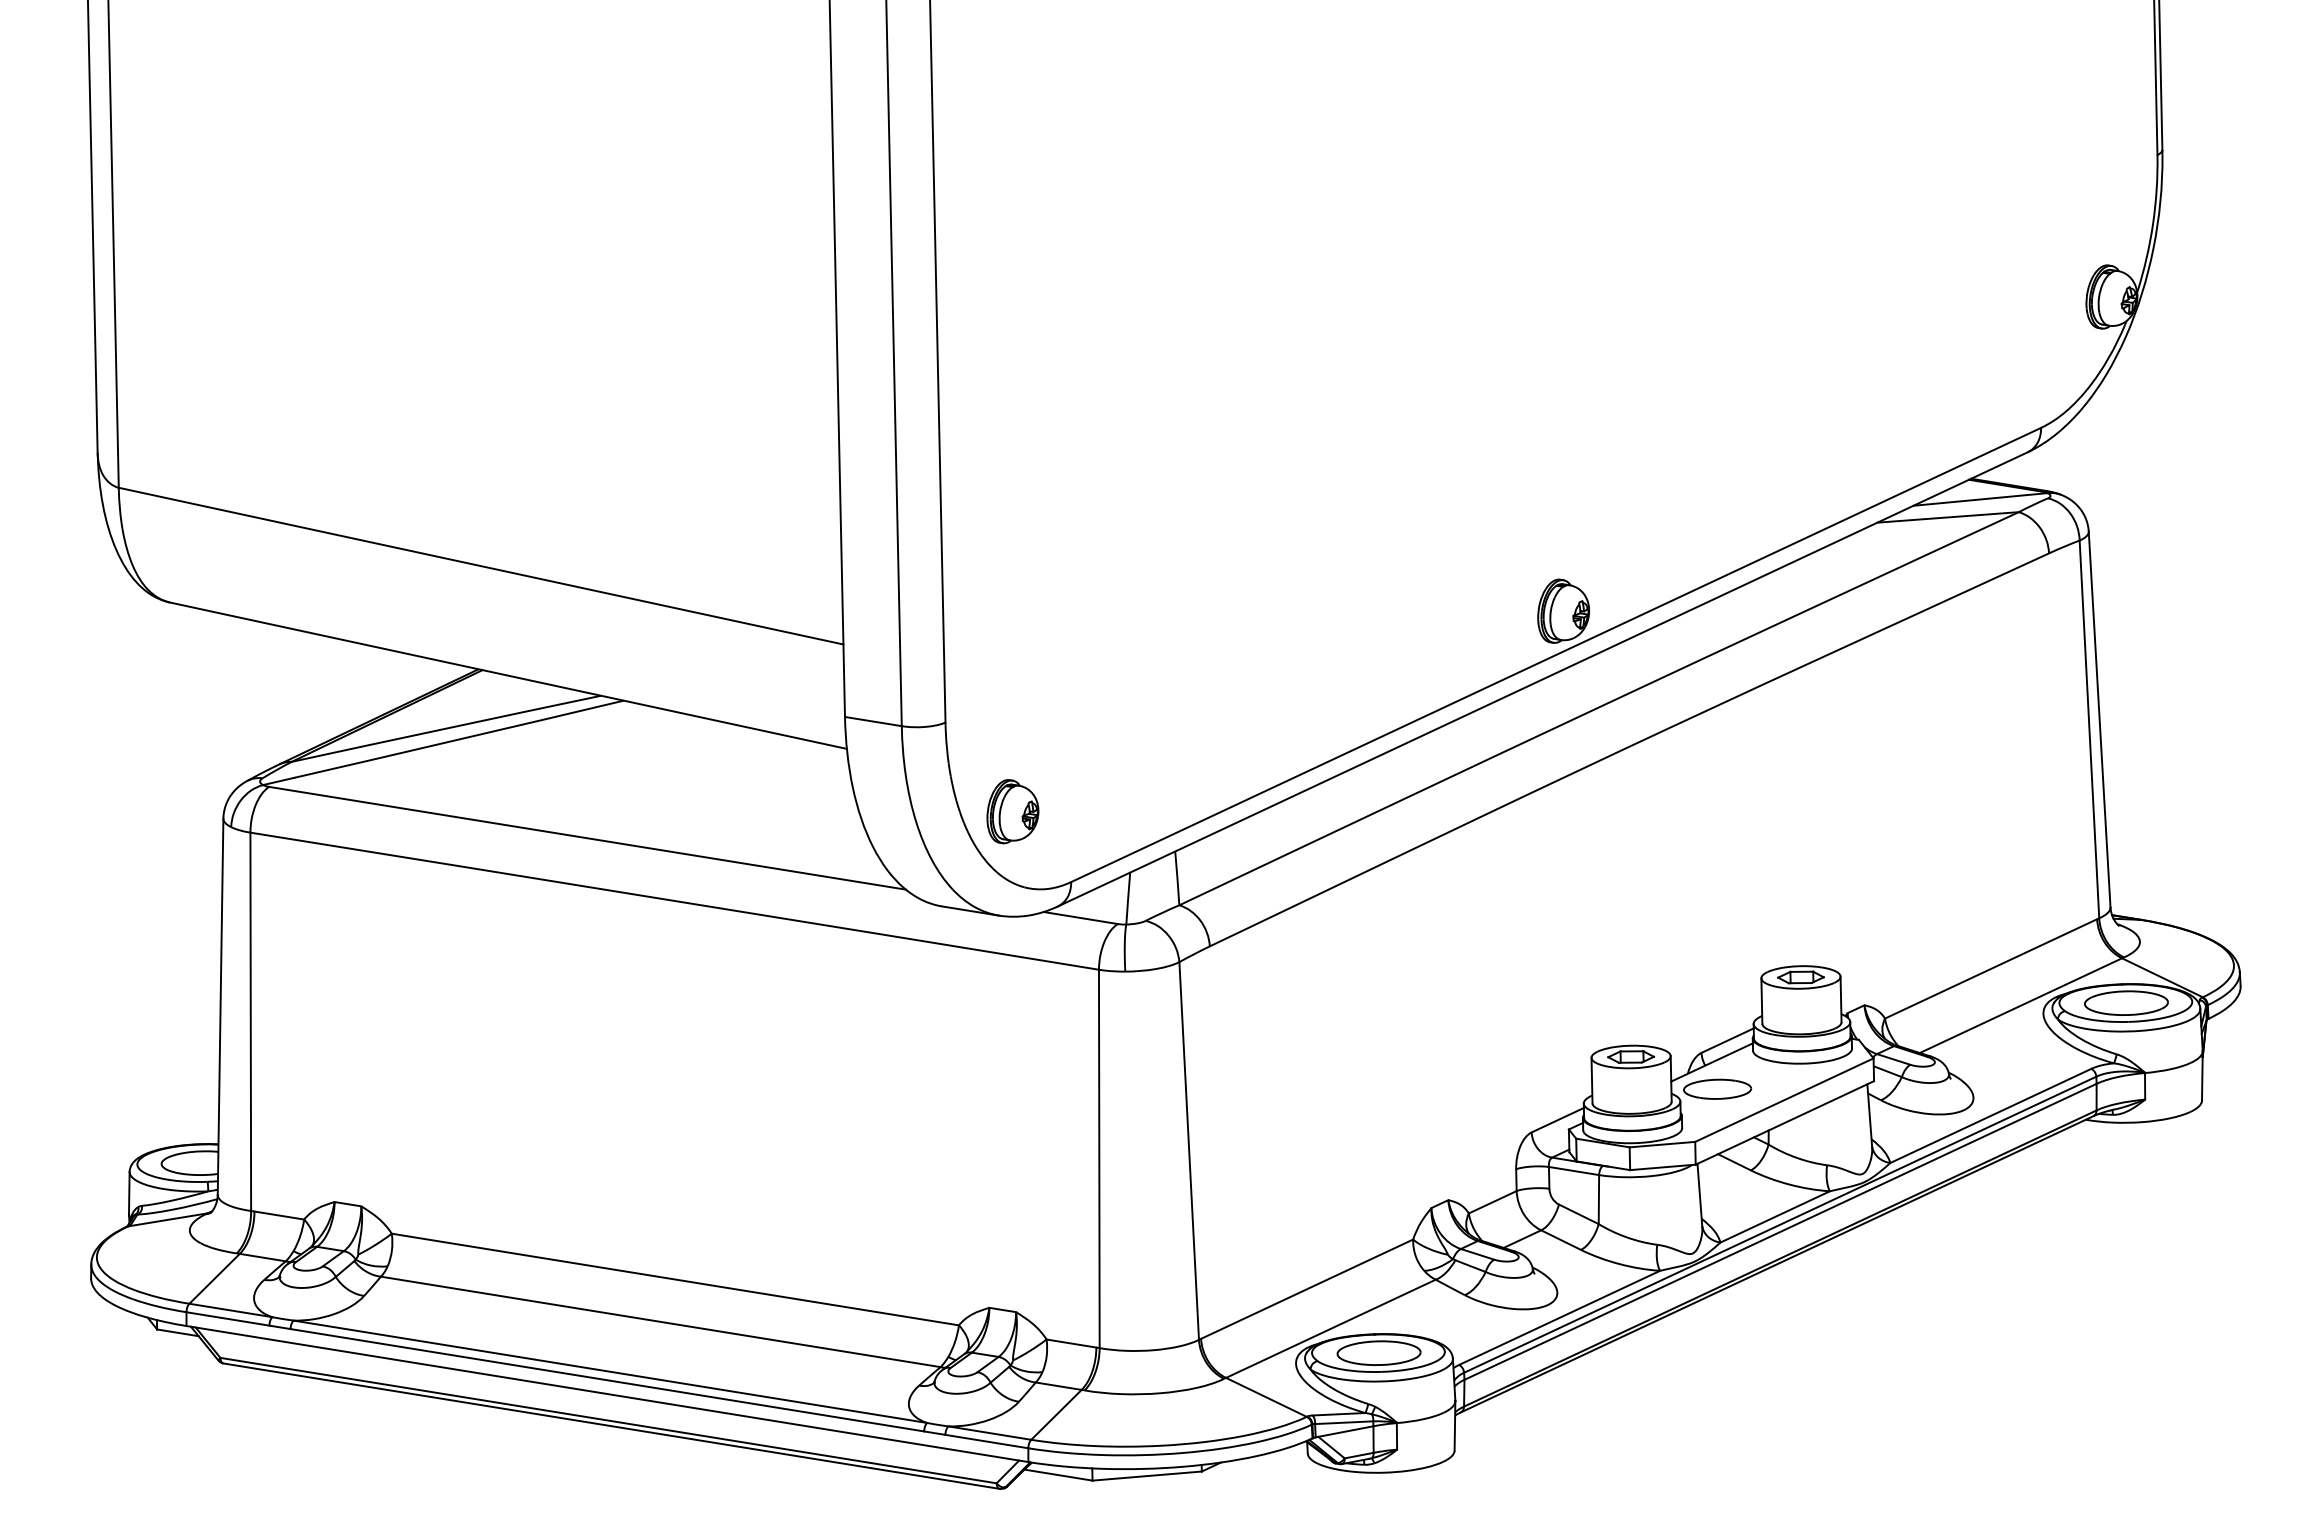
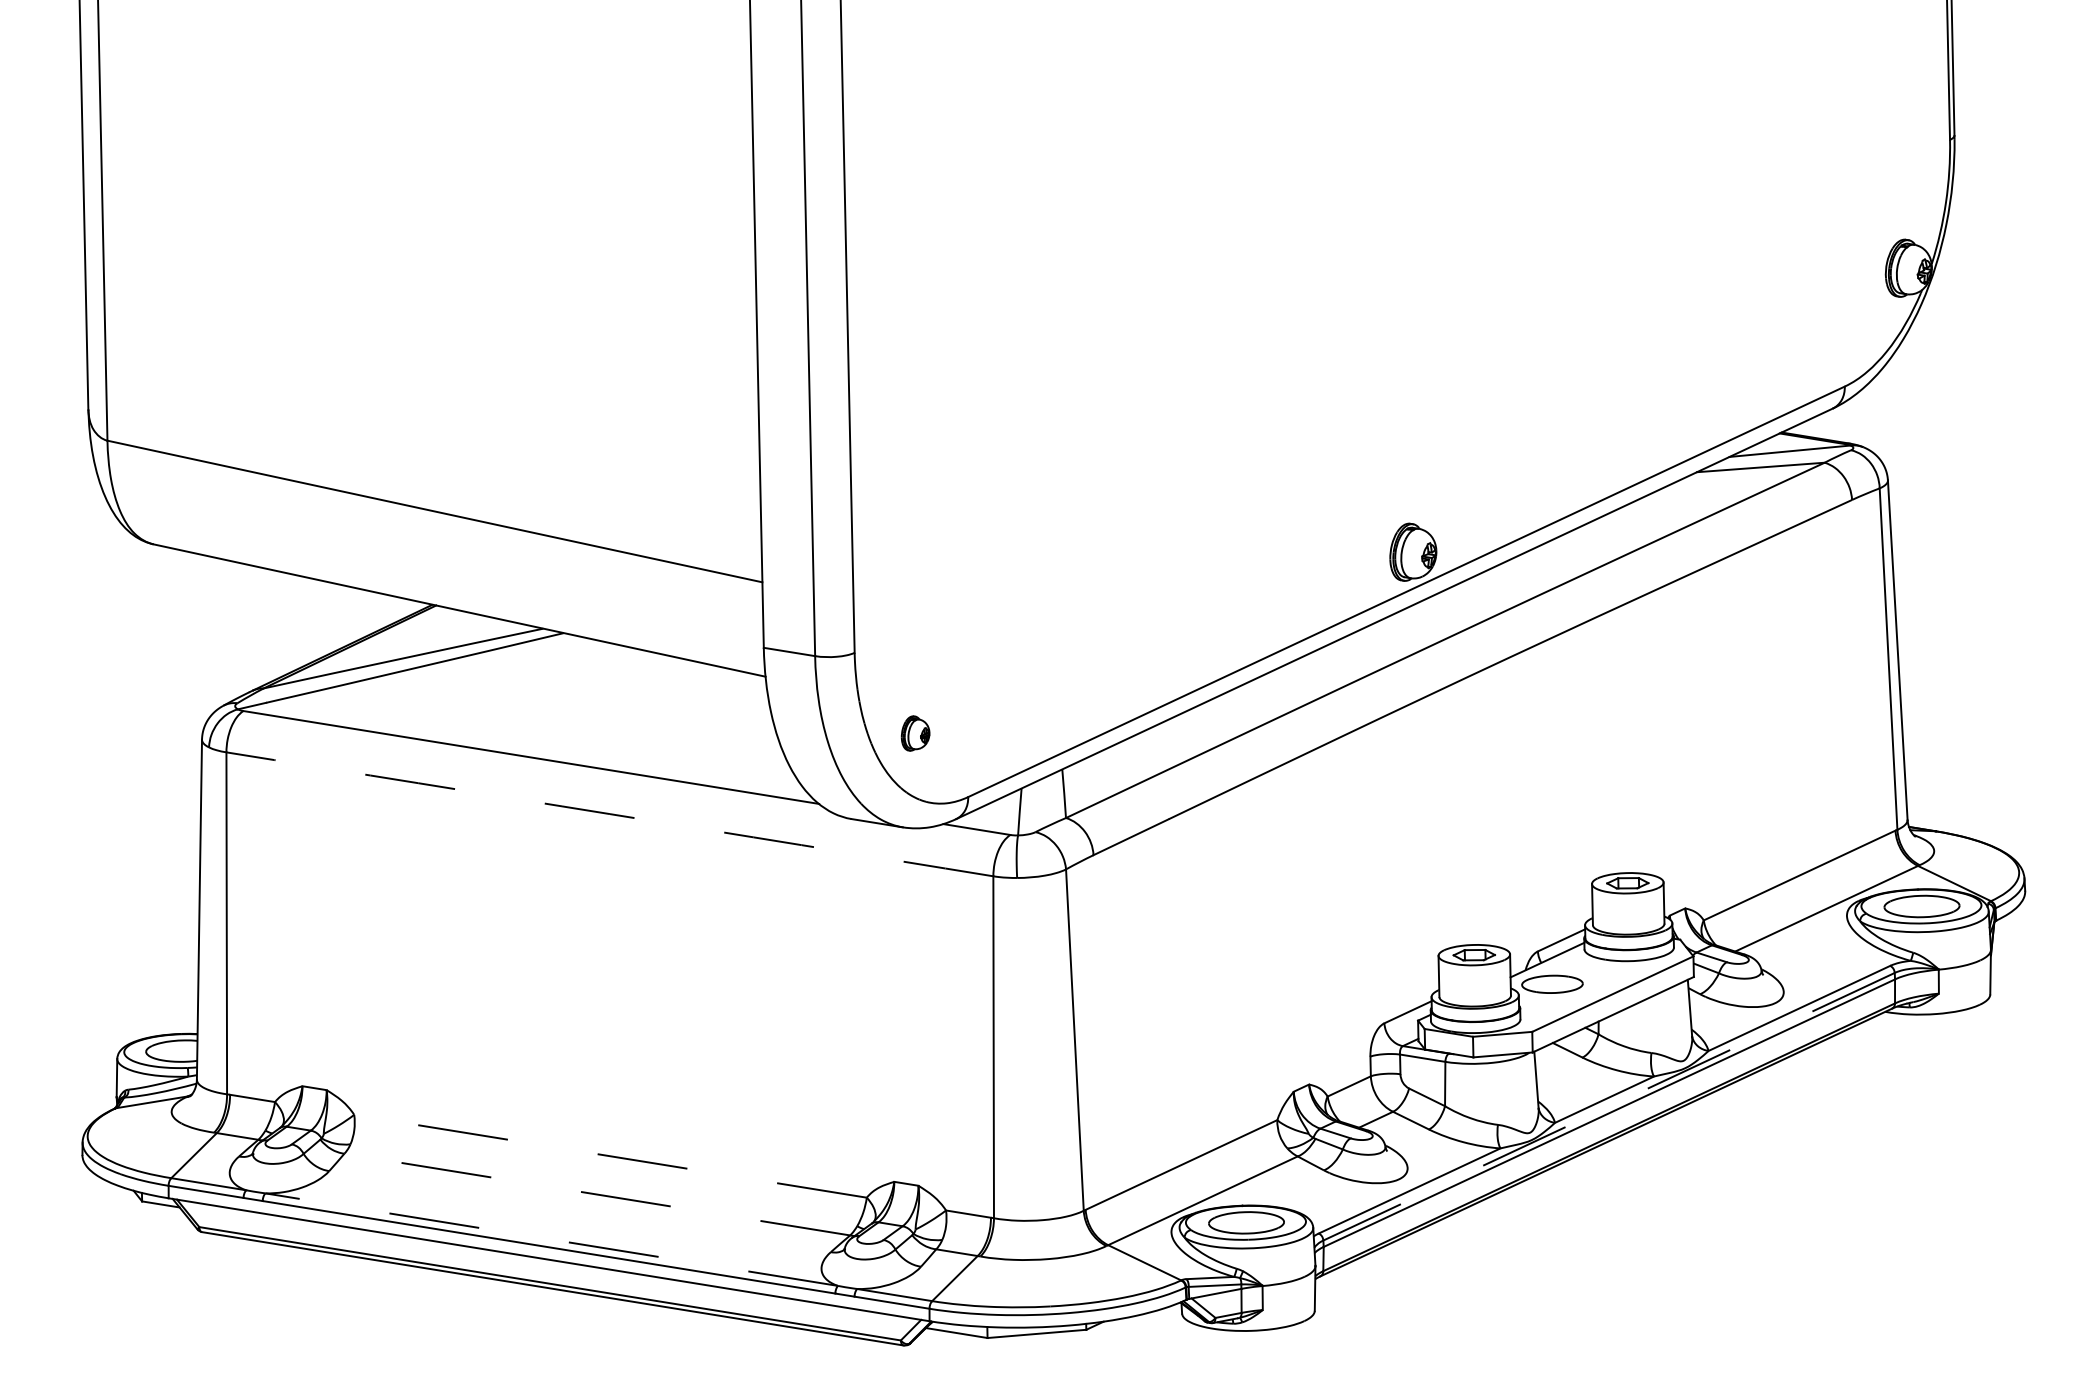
part: (1012, 811) -> (915, 733), size x0.6
arc: (674, 900) -> (609, 813), solid -> dashed
line: (1779, 1224) -> (1608, 1106), solid -> dashed
line: (674, 1279) -> (609, 1156), solid -> dashed
line: (660, 1321) -> (597, 1194), solid -> dashed
line: (610, 1371) -> (551, 1239), solid -> dashed

